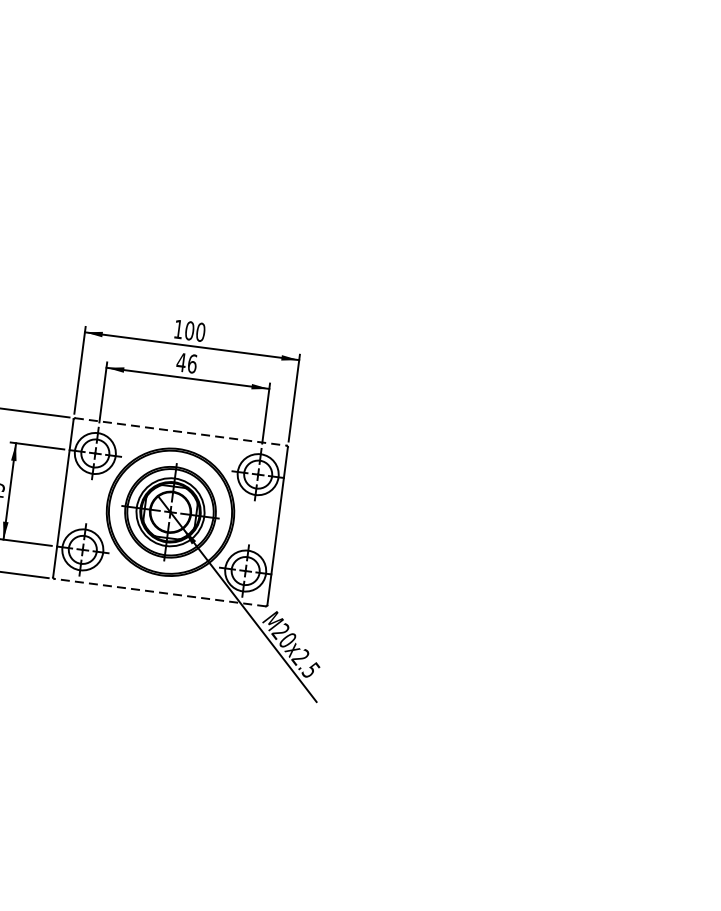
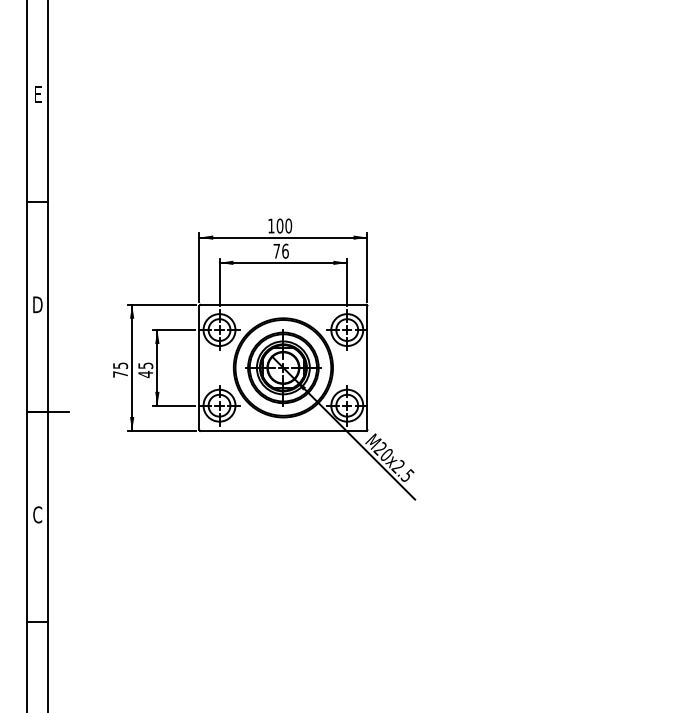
text: (180, 362) -> (276, 251), 46 -> 76
line: (181, 431) -> (283, 304), dashed -> solid
line: (159, 591) -> (282, 430), dashed -> solid

